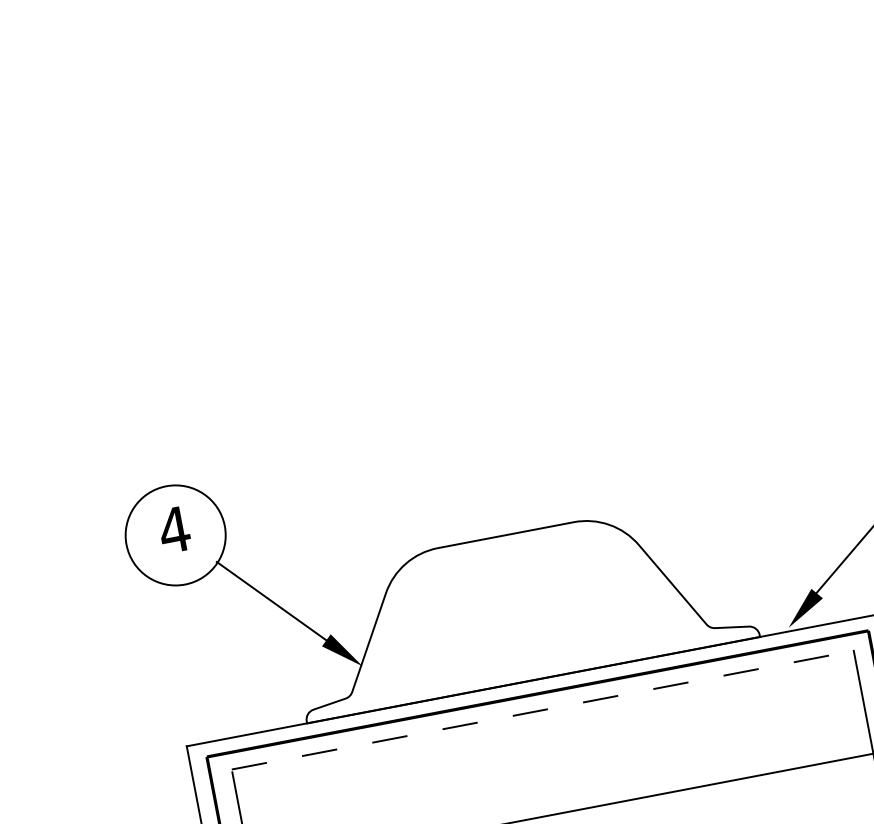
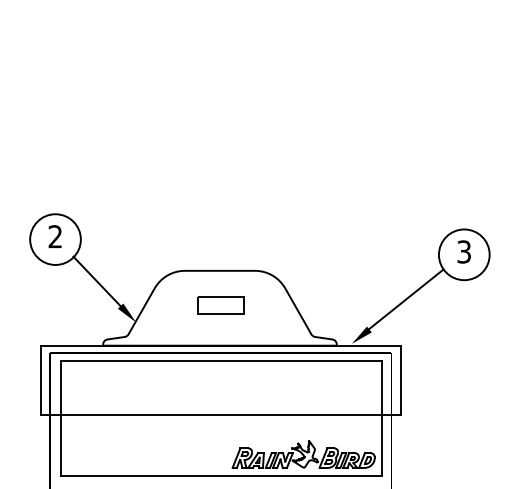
text: (174, 529) -> (55, 236), 4 -> 2
part: (519, 602) -> (220, 305), added
line: (544, 709) -> (222, 361), dashed -> solid

